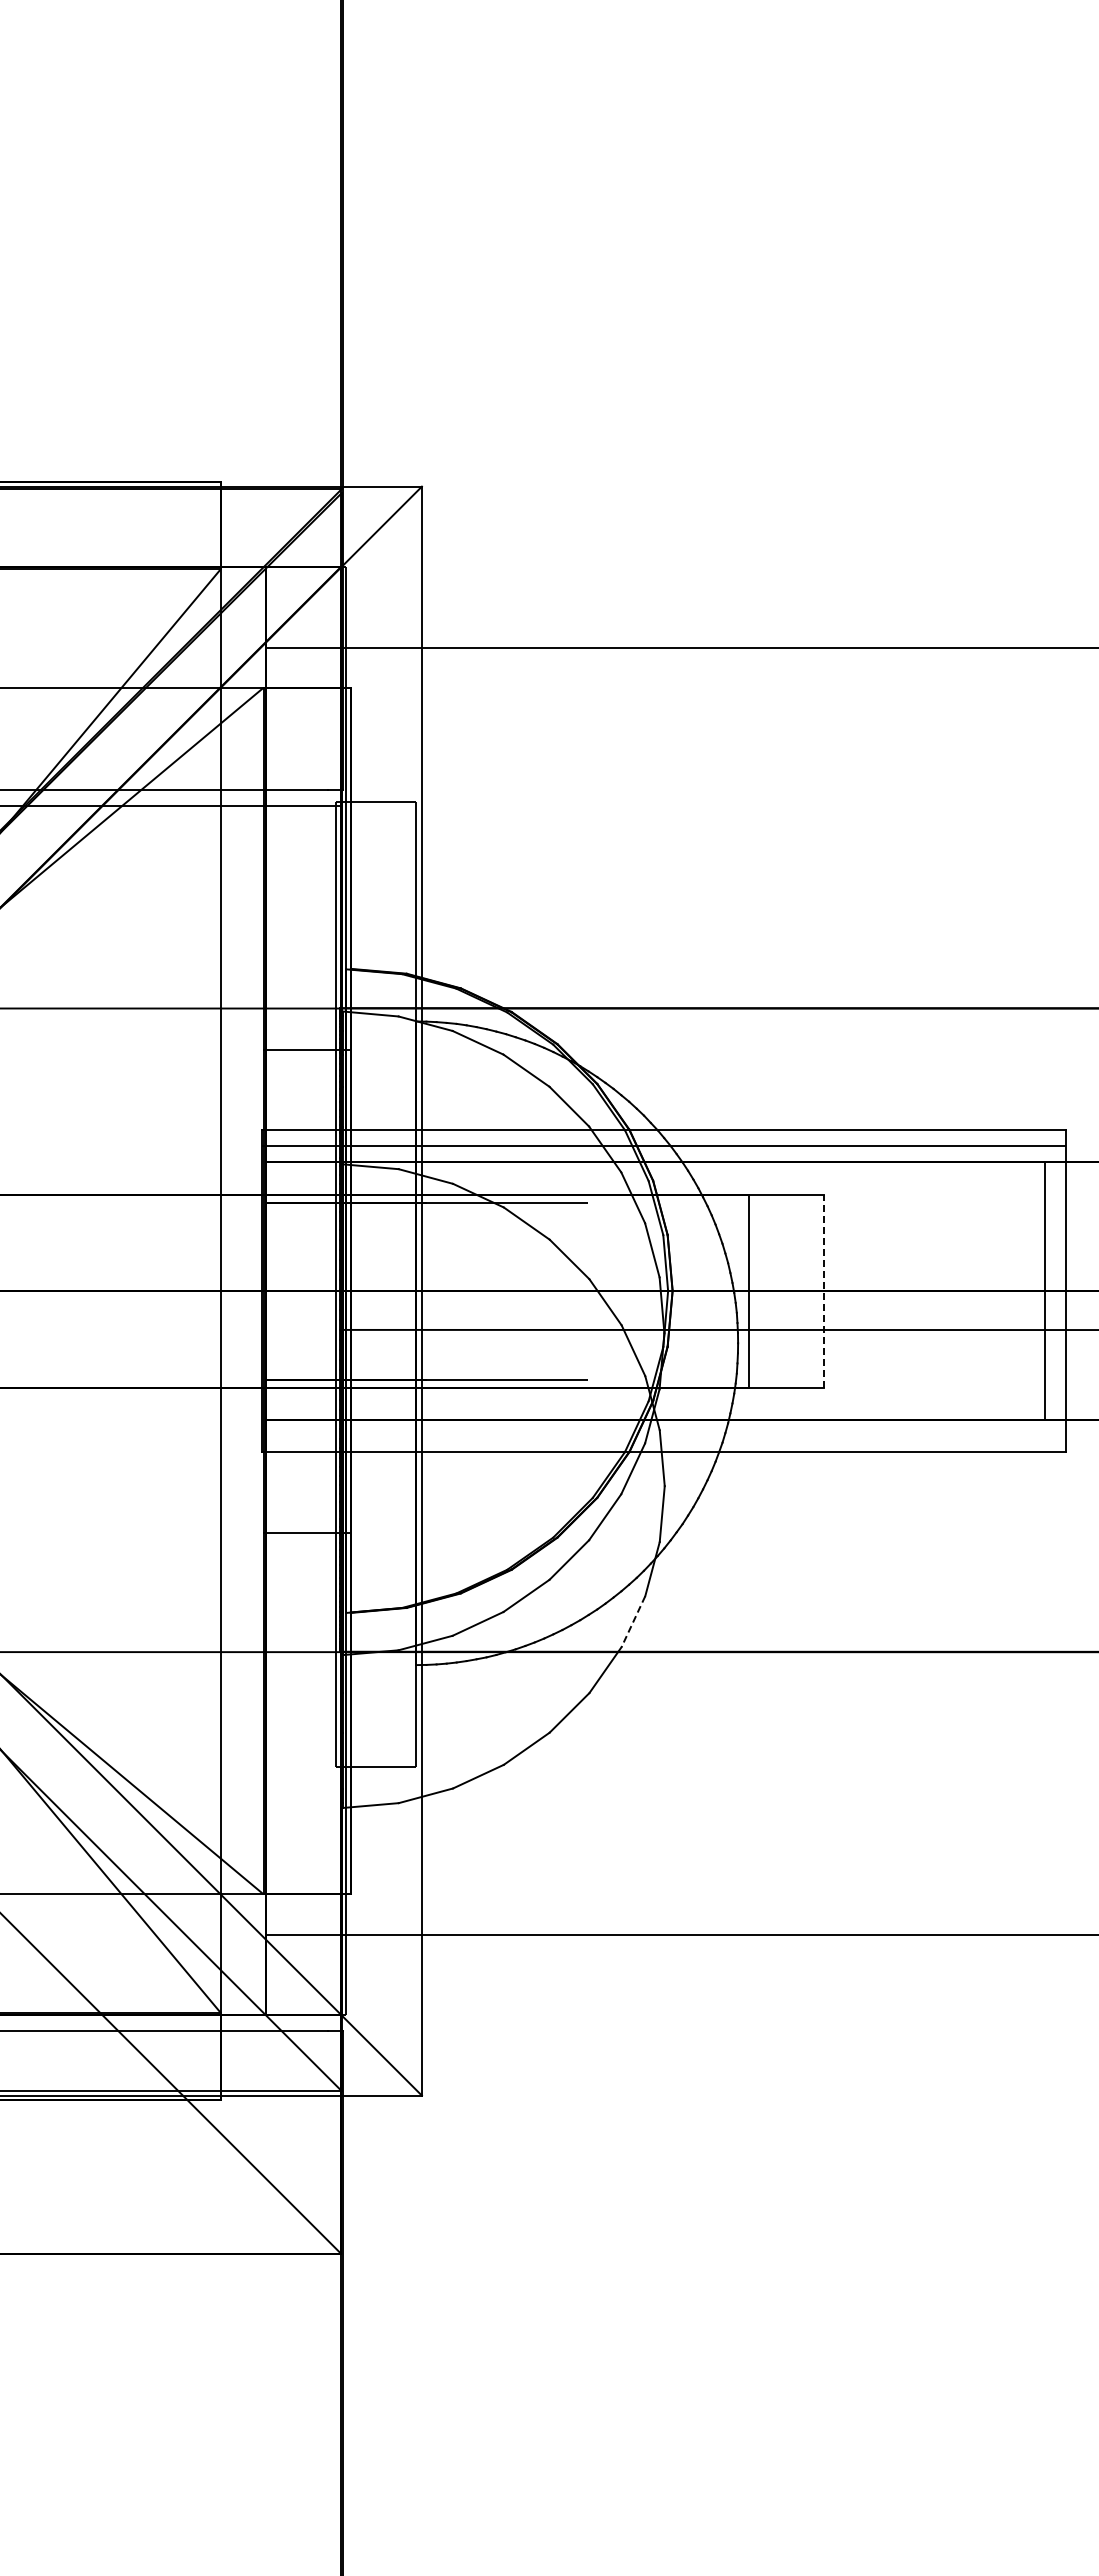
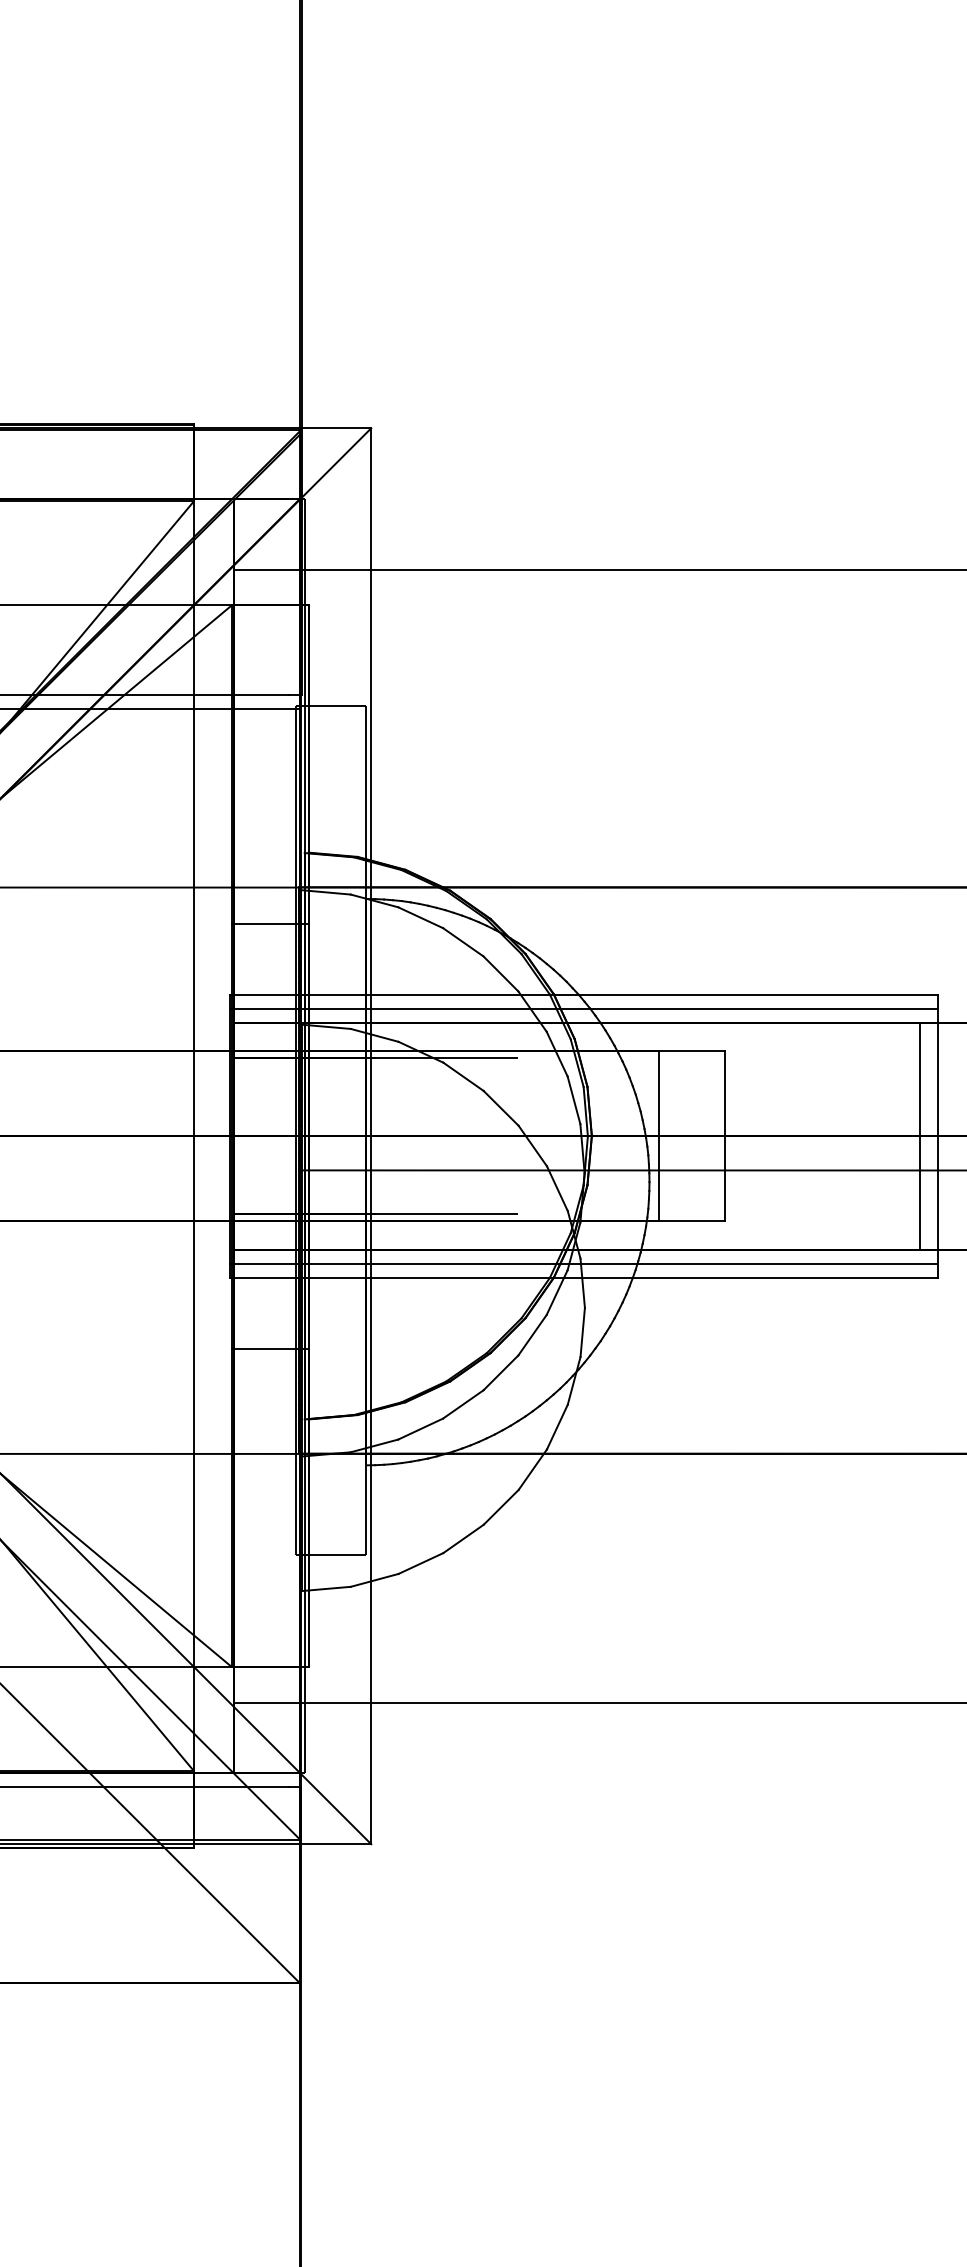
line: (824, 1291) -> (725, 1136), dashed -> solid
line: (663, 1435) -> (583, 1263), added
line: (633, 1622) -> (557, 1427), dashed -> solid

